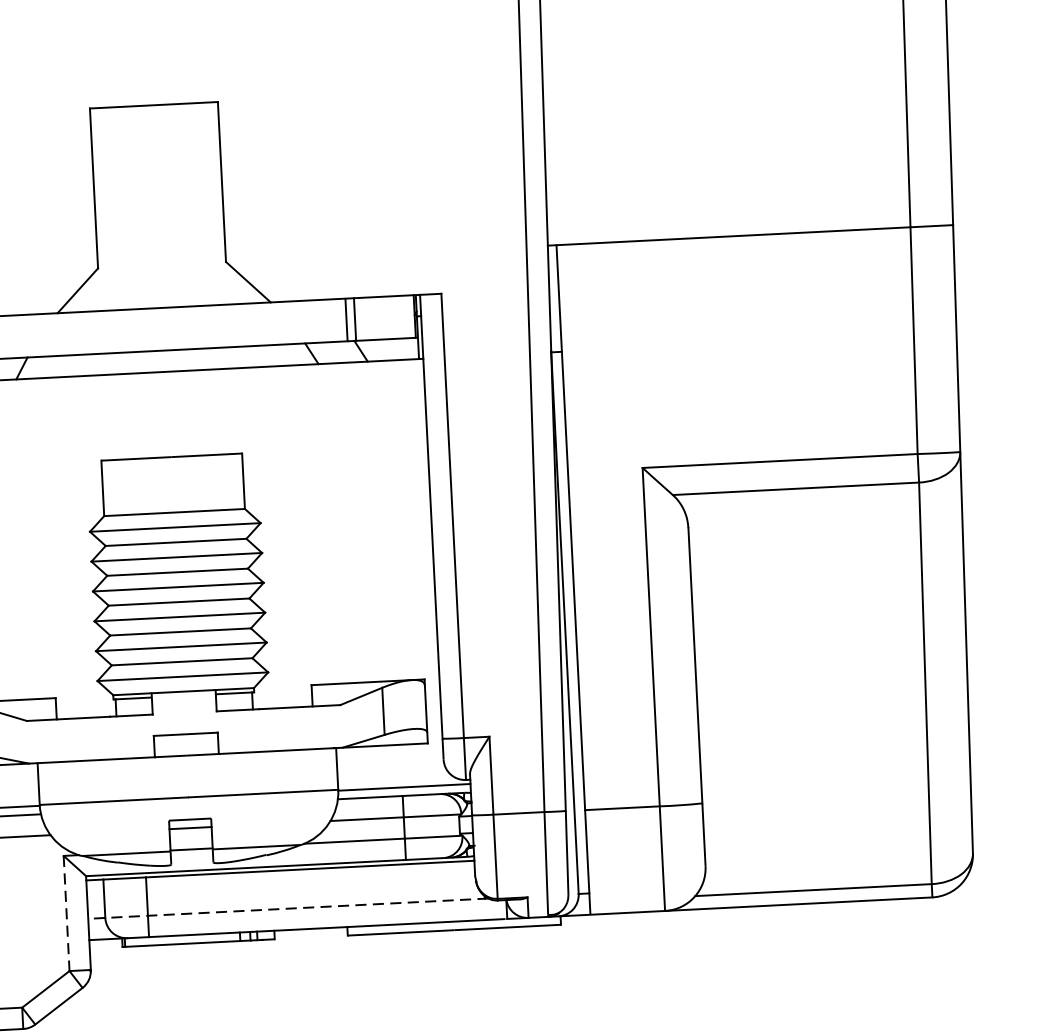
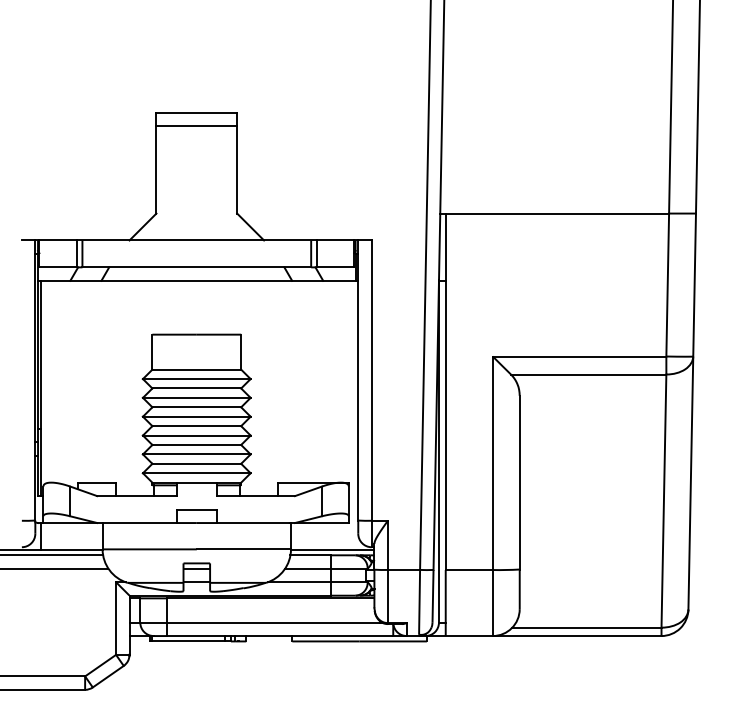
line: (154, 127) -> (196, 126), added
line: (287, 908) -> (255, 622), dashed -> solid
line: (67, 914) -> (116, 619), dashed -> solid

